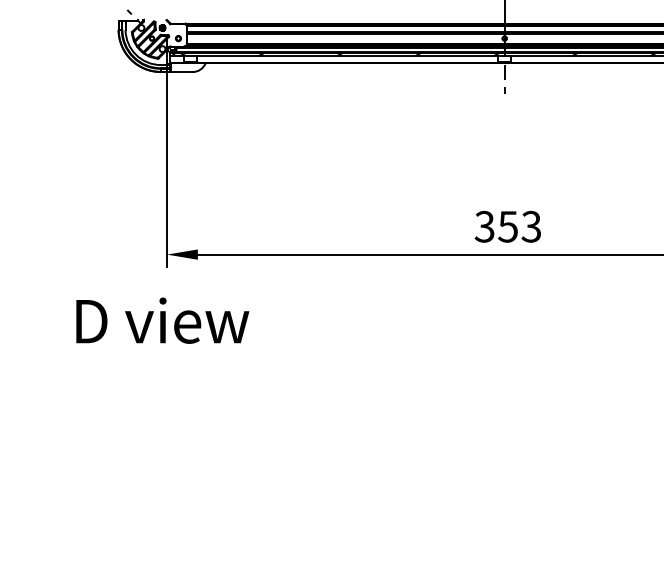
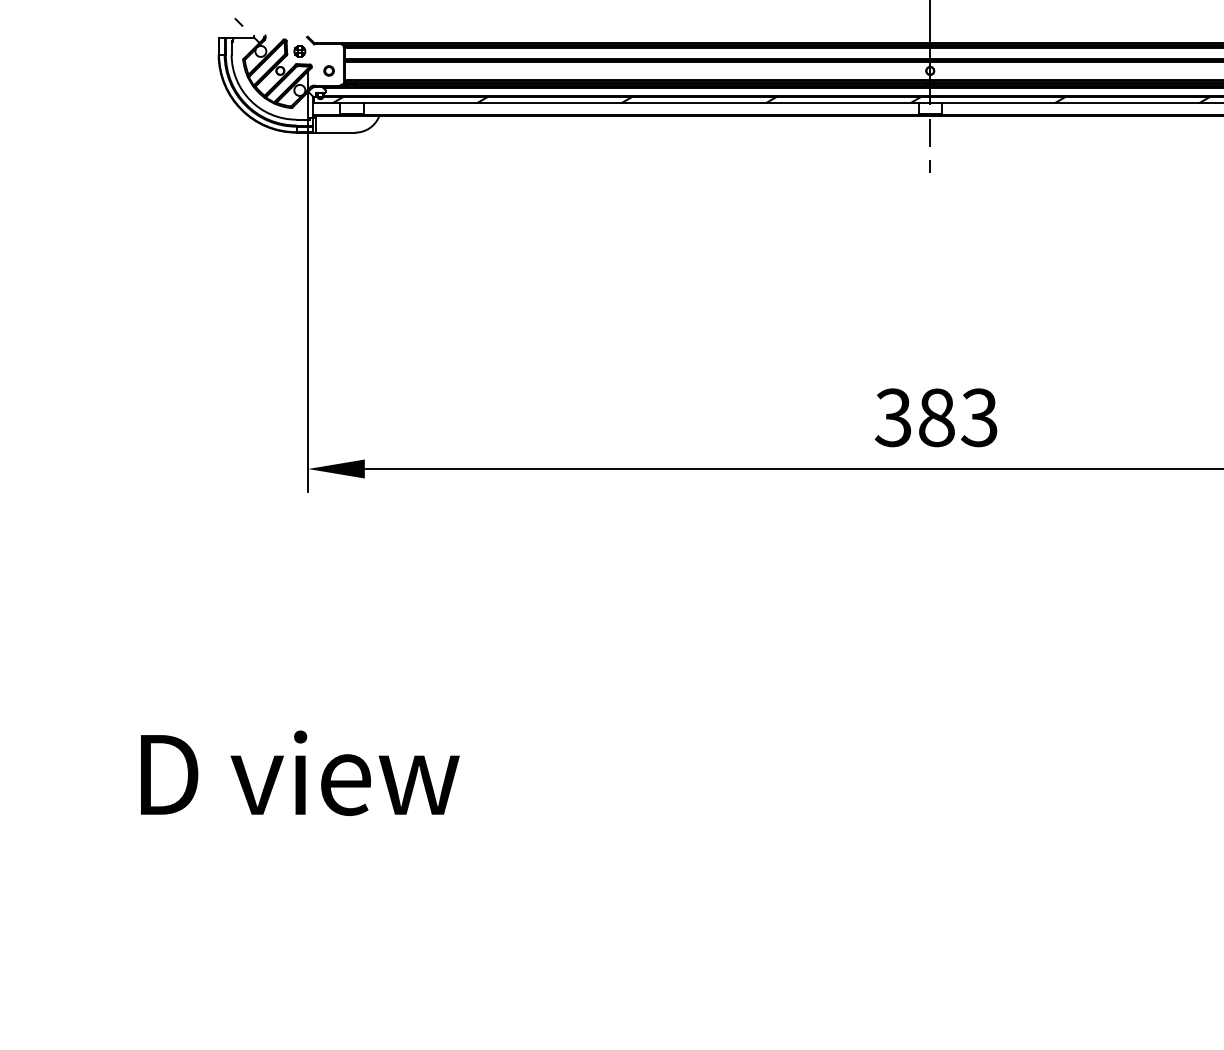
text: (508, 226) -> (937, 417), 353 -> 383
text: (162, 320) -> (299, 772), moved

